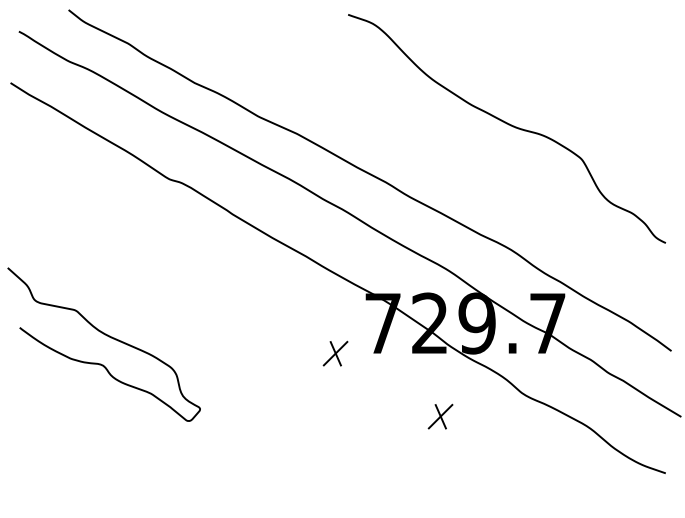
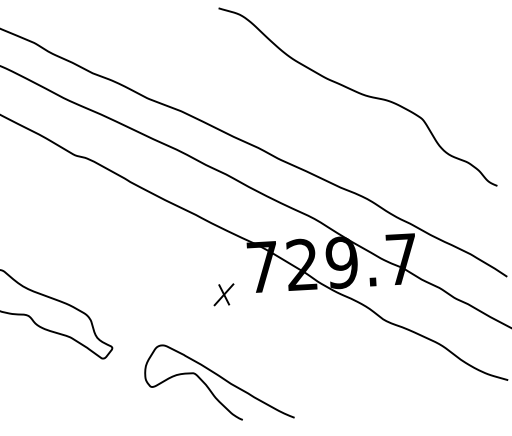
part: (440, 416) -> (315, 342), removed
curve: (325, 451) -> (220, 377), added

